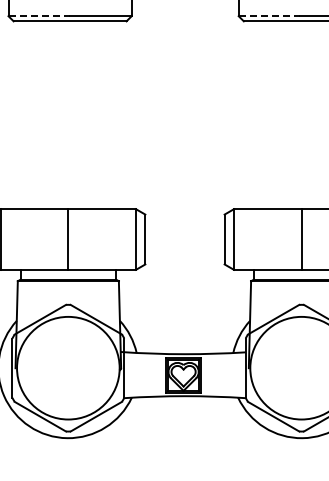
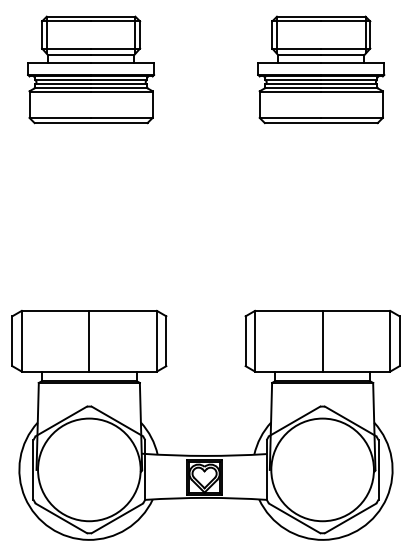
line: (39, 15) -> (60, 117), dashed -> solid
line: (269, 15) -> (290, 117), dashed -> solid

